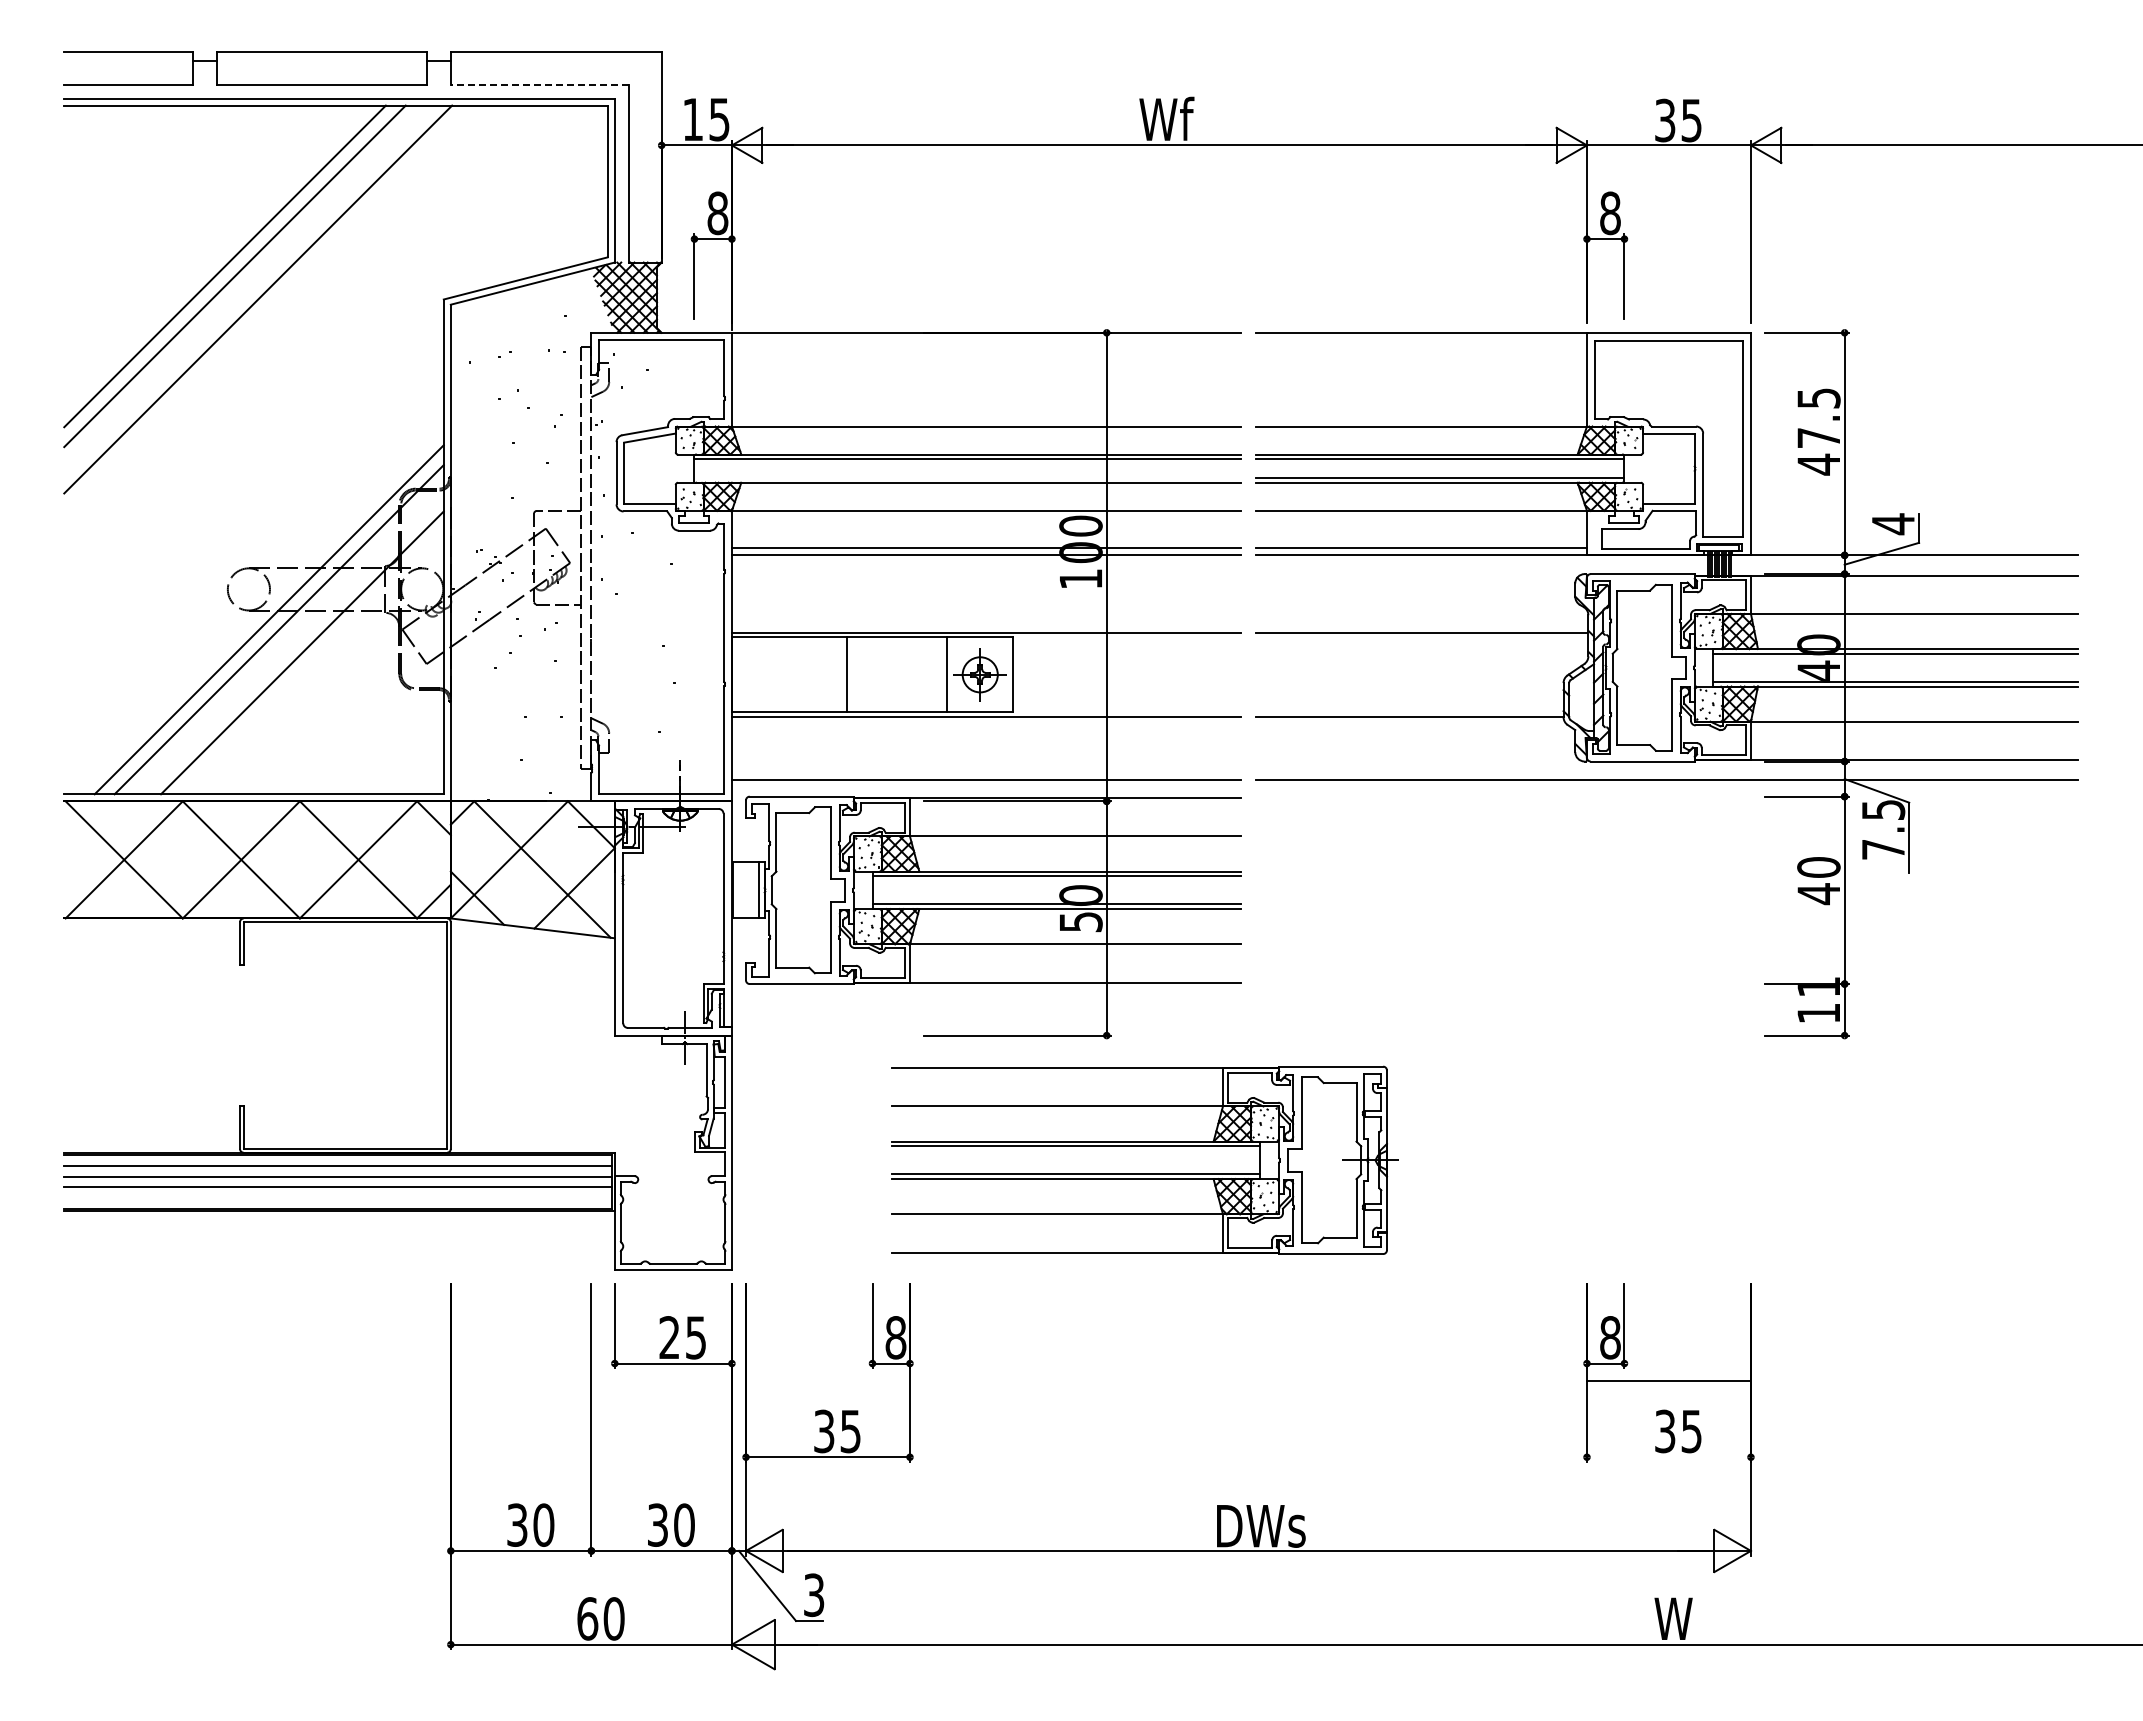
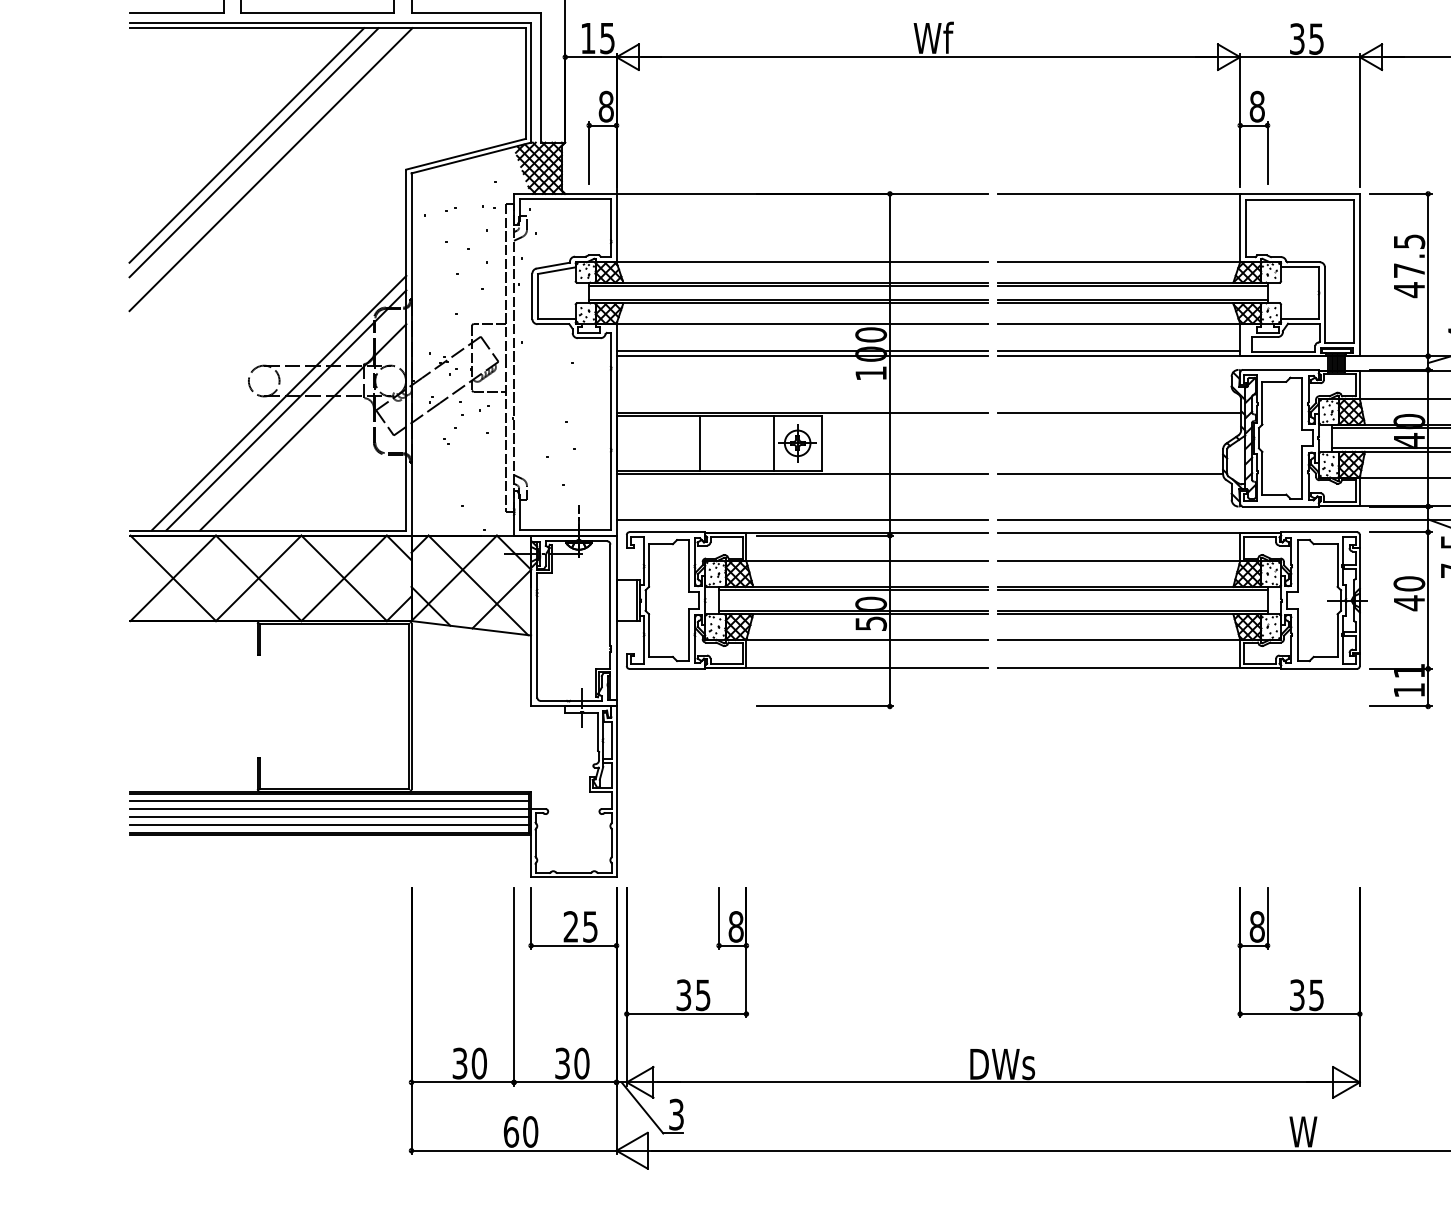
line: (539, 84) -> (476, 12), dashed -> solid
line: (967, 478) -> (788, 300), added
part: (1144, 1146) -> (1182, 590), moved
line: (338, 1198) -> (329, 825), added
line: (1668, 1381) -> (1299, 1014), moved

